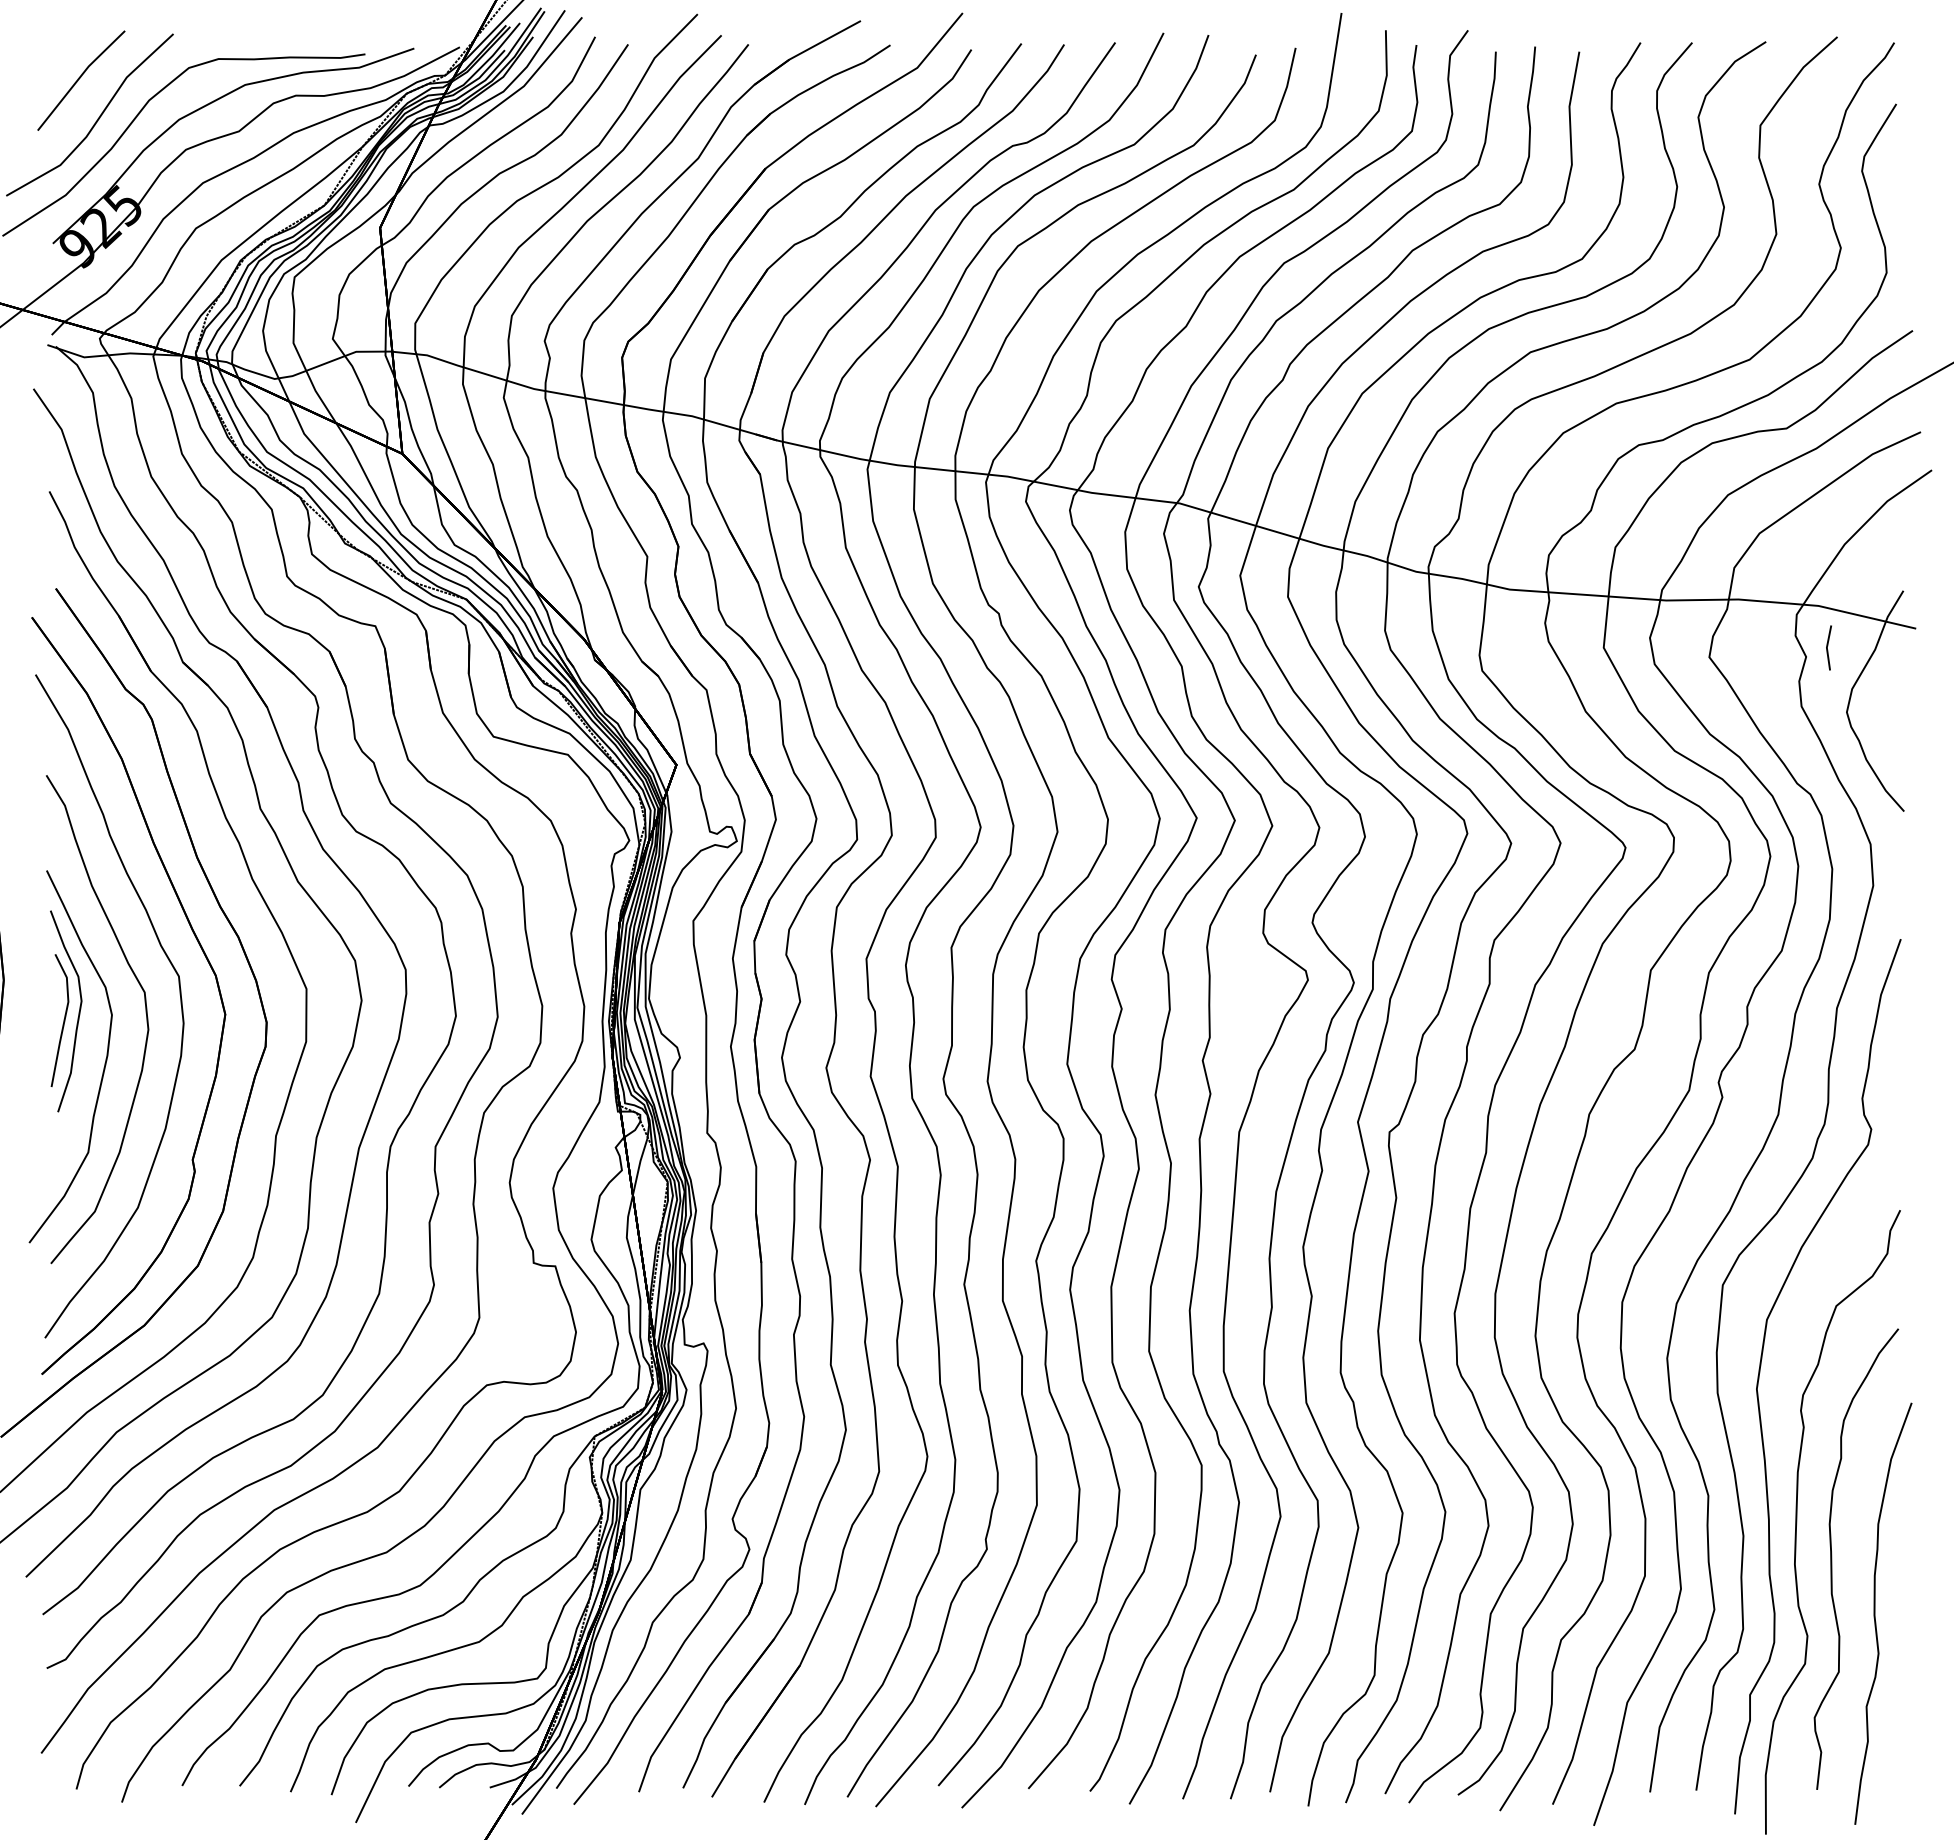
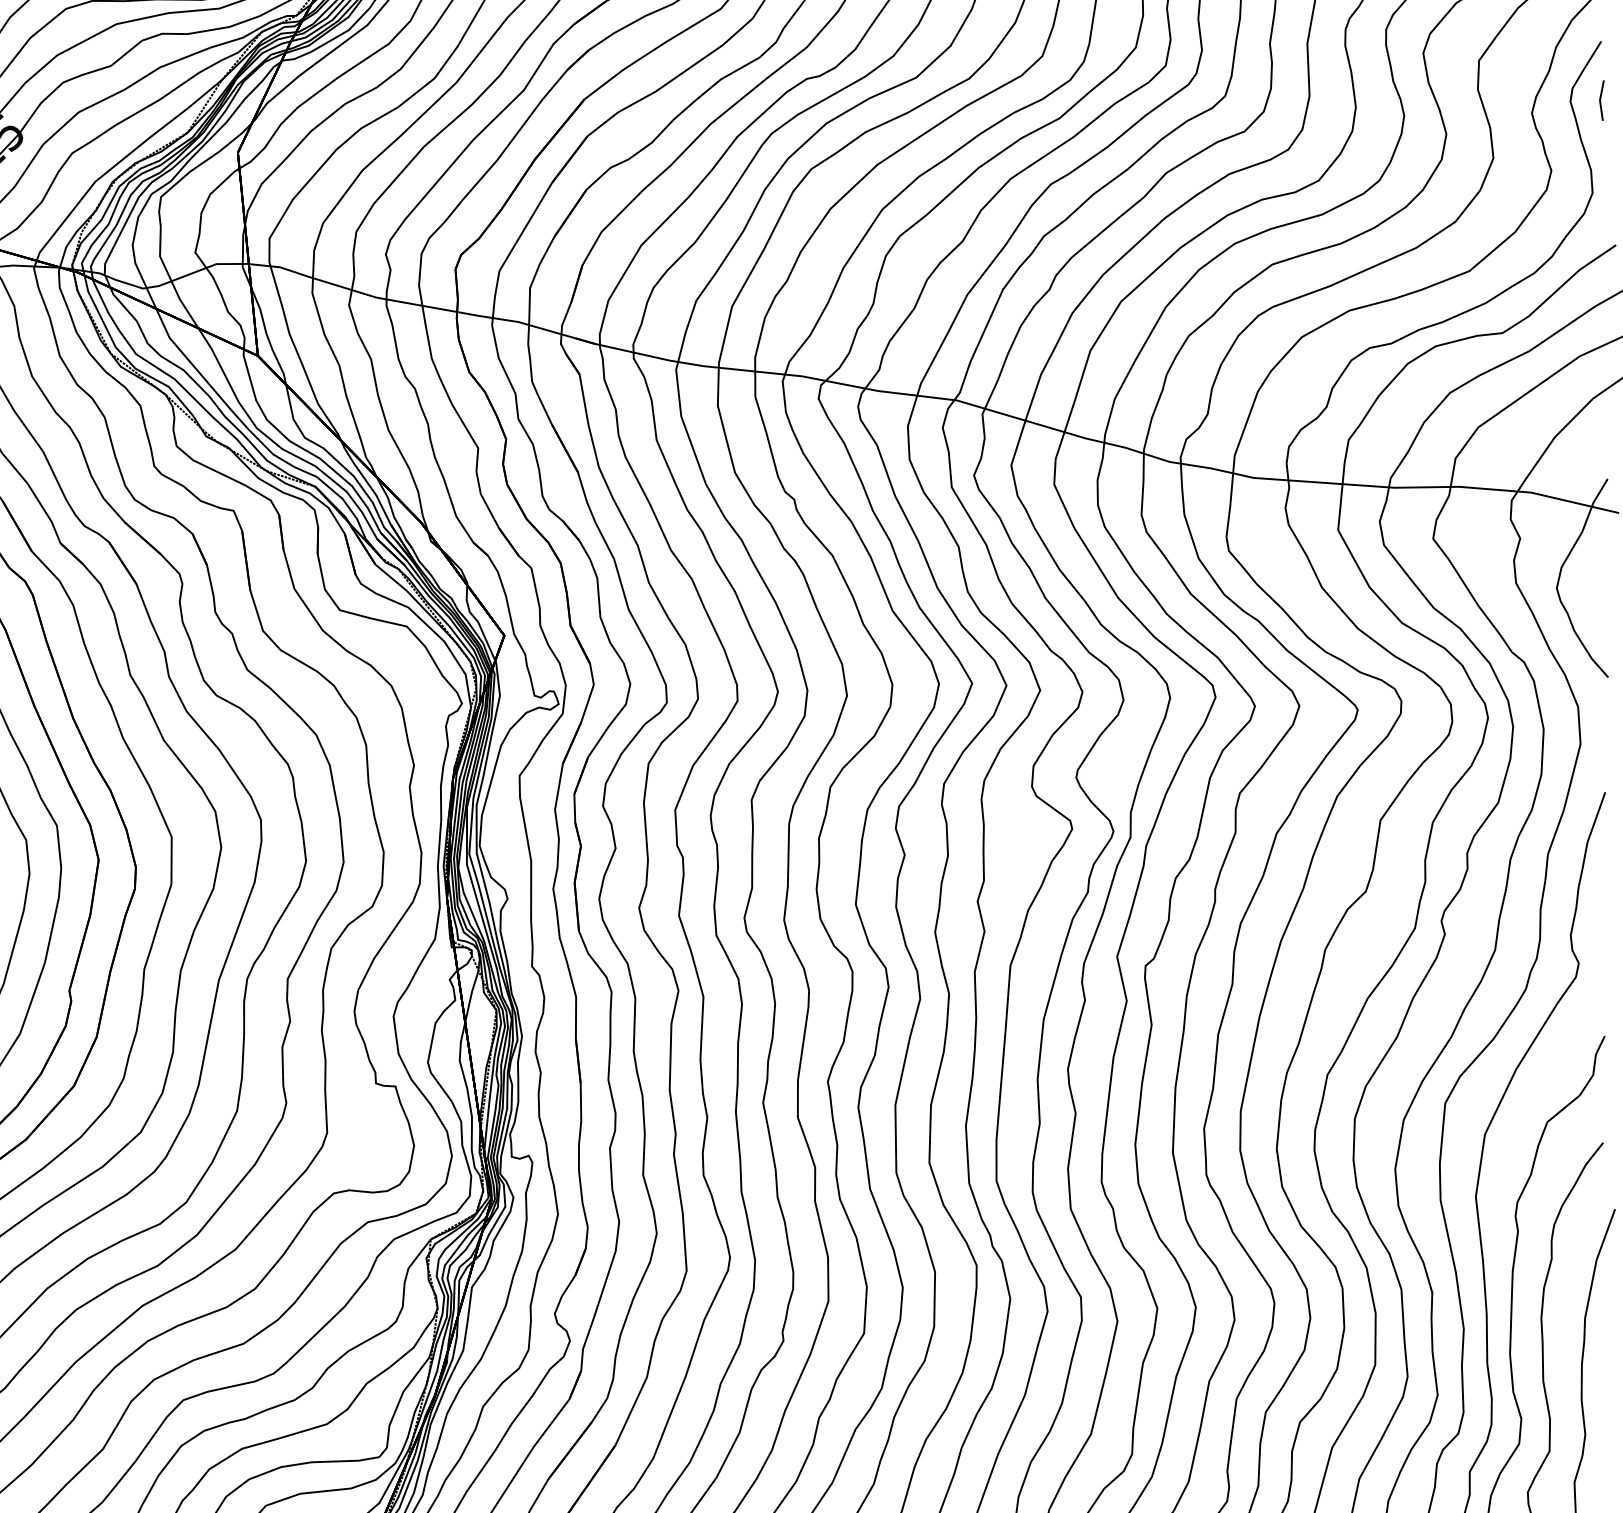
line: (1827, 647) -> (1600, 100), moved

